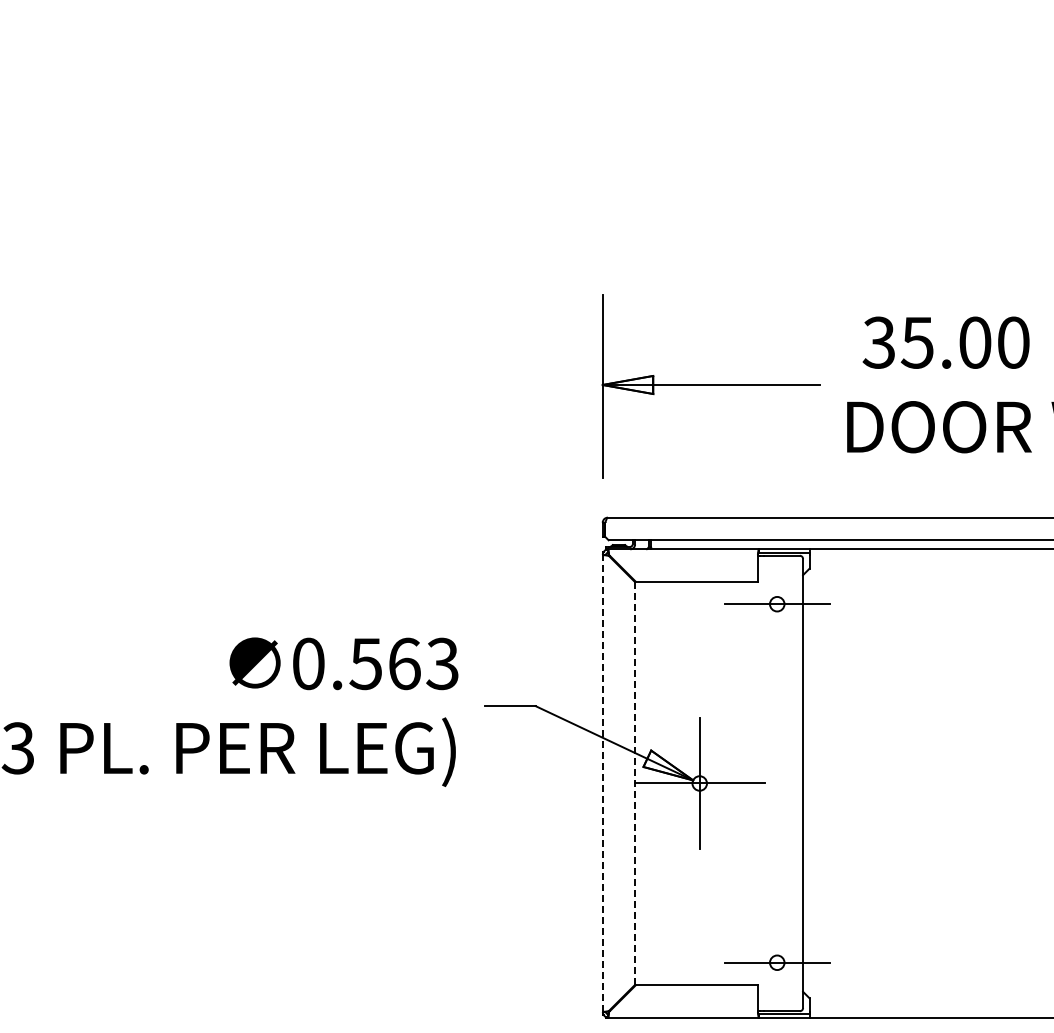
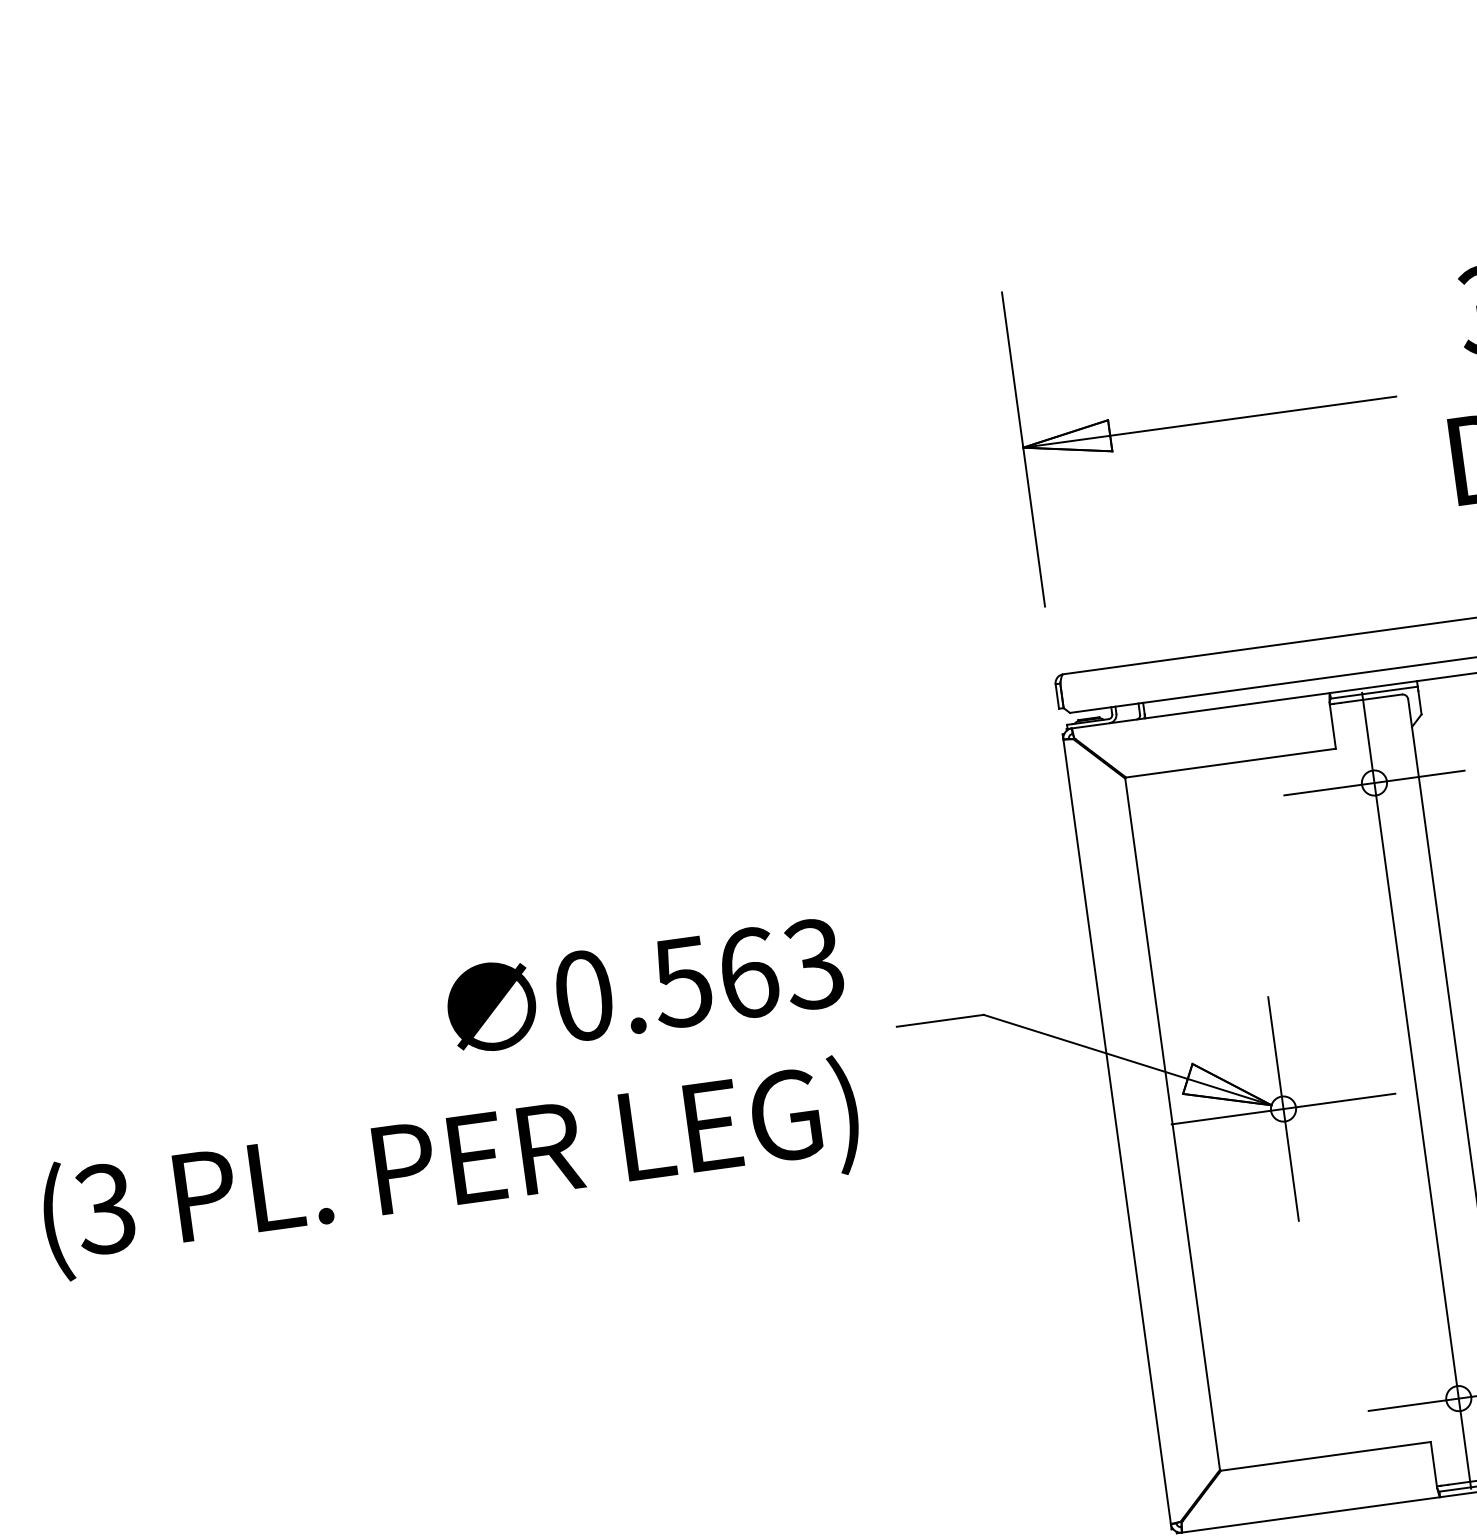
line: (602, 783) -> (1116, 1131), dashed -> solid
line: (635, 783) -> (1173, 1124), dashed -> solid
line: (777, 783) -> (1417, 1090), added

